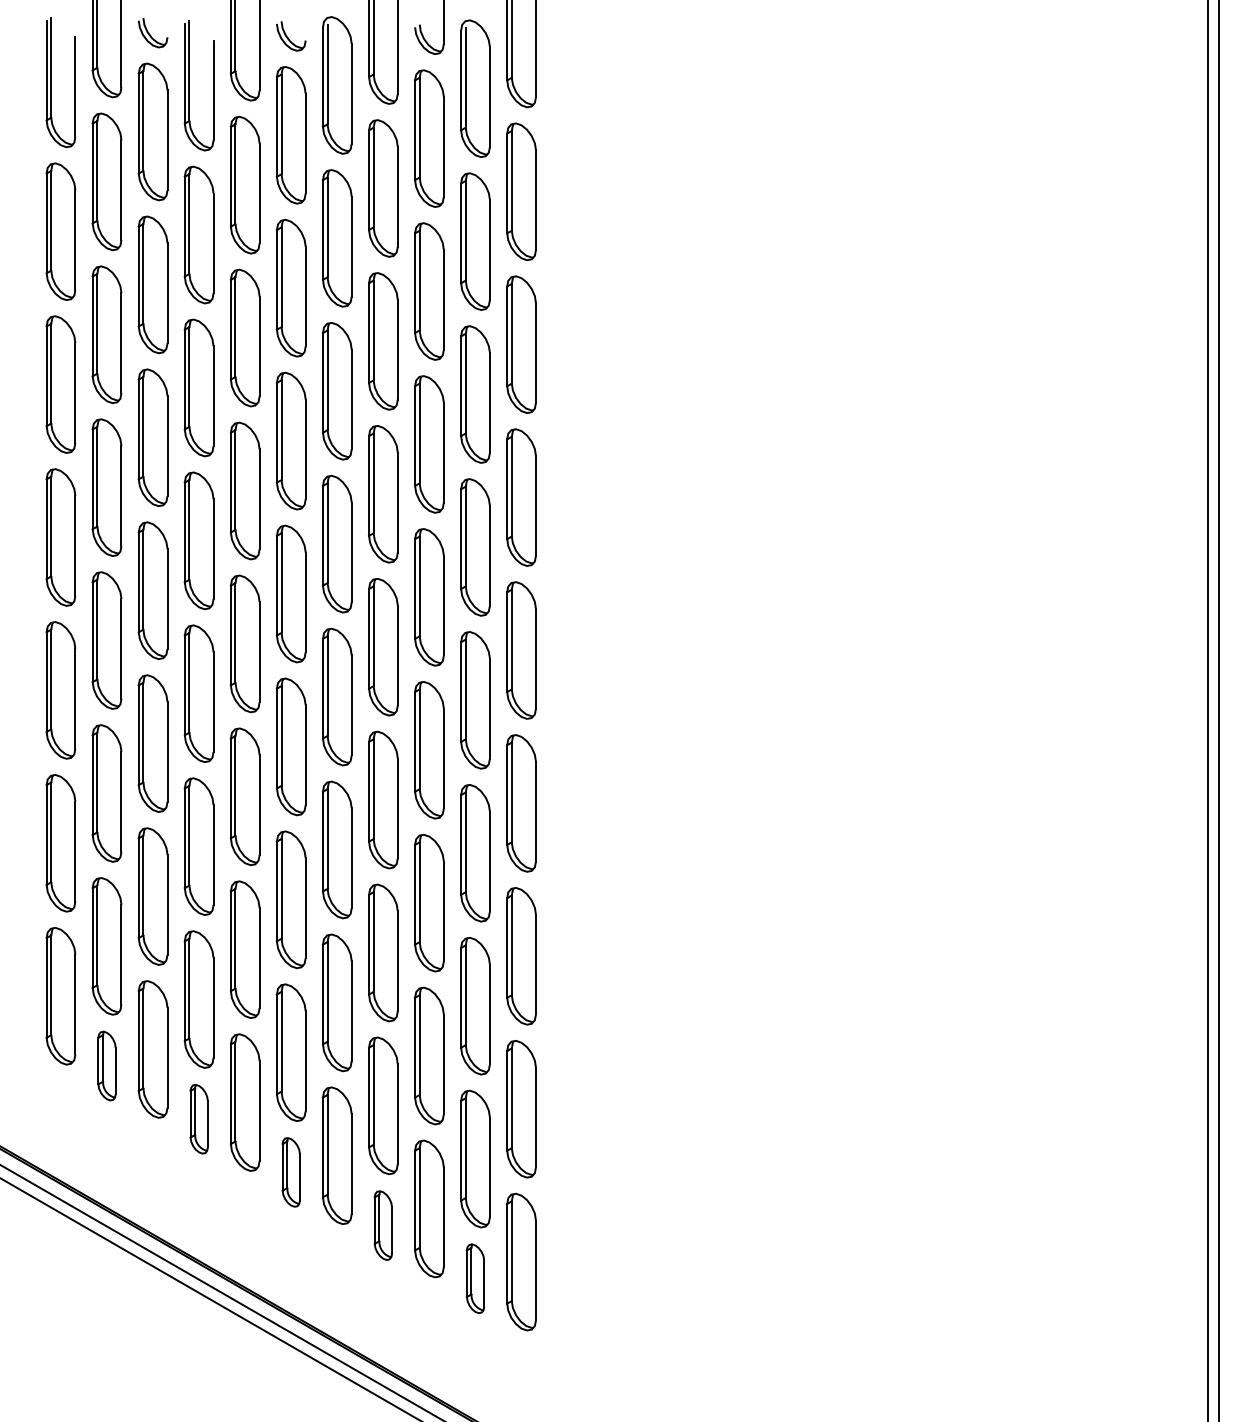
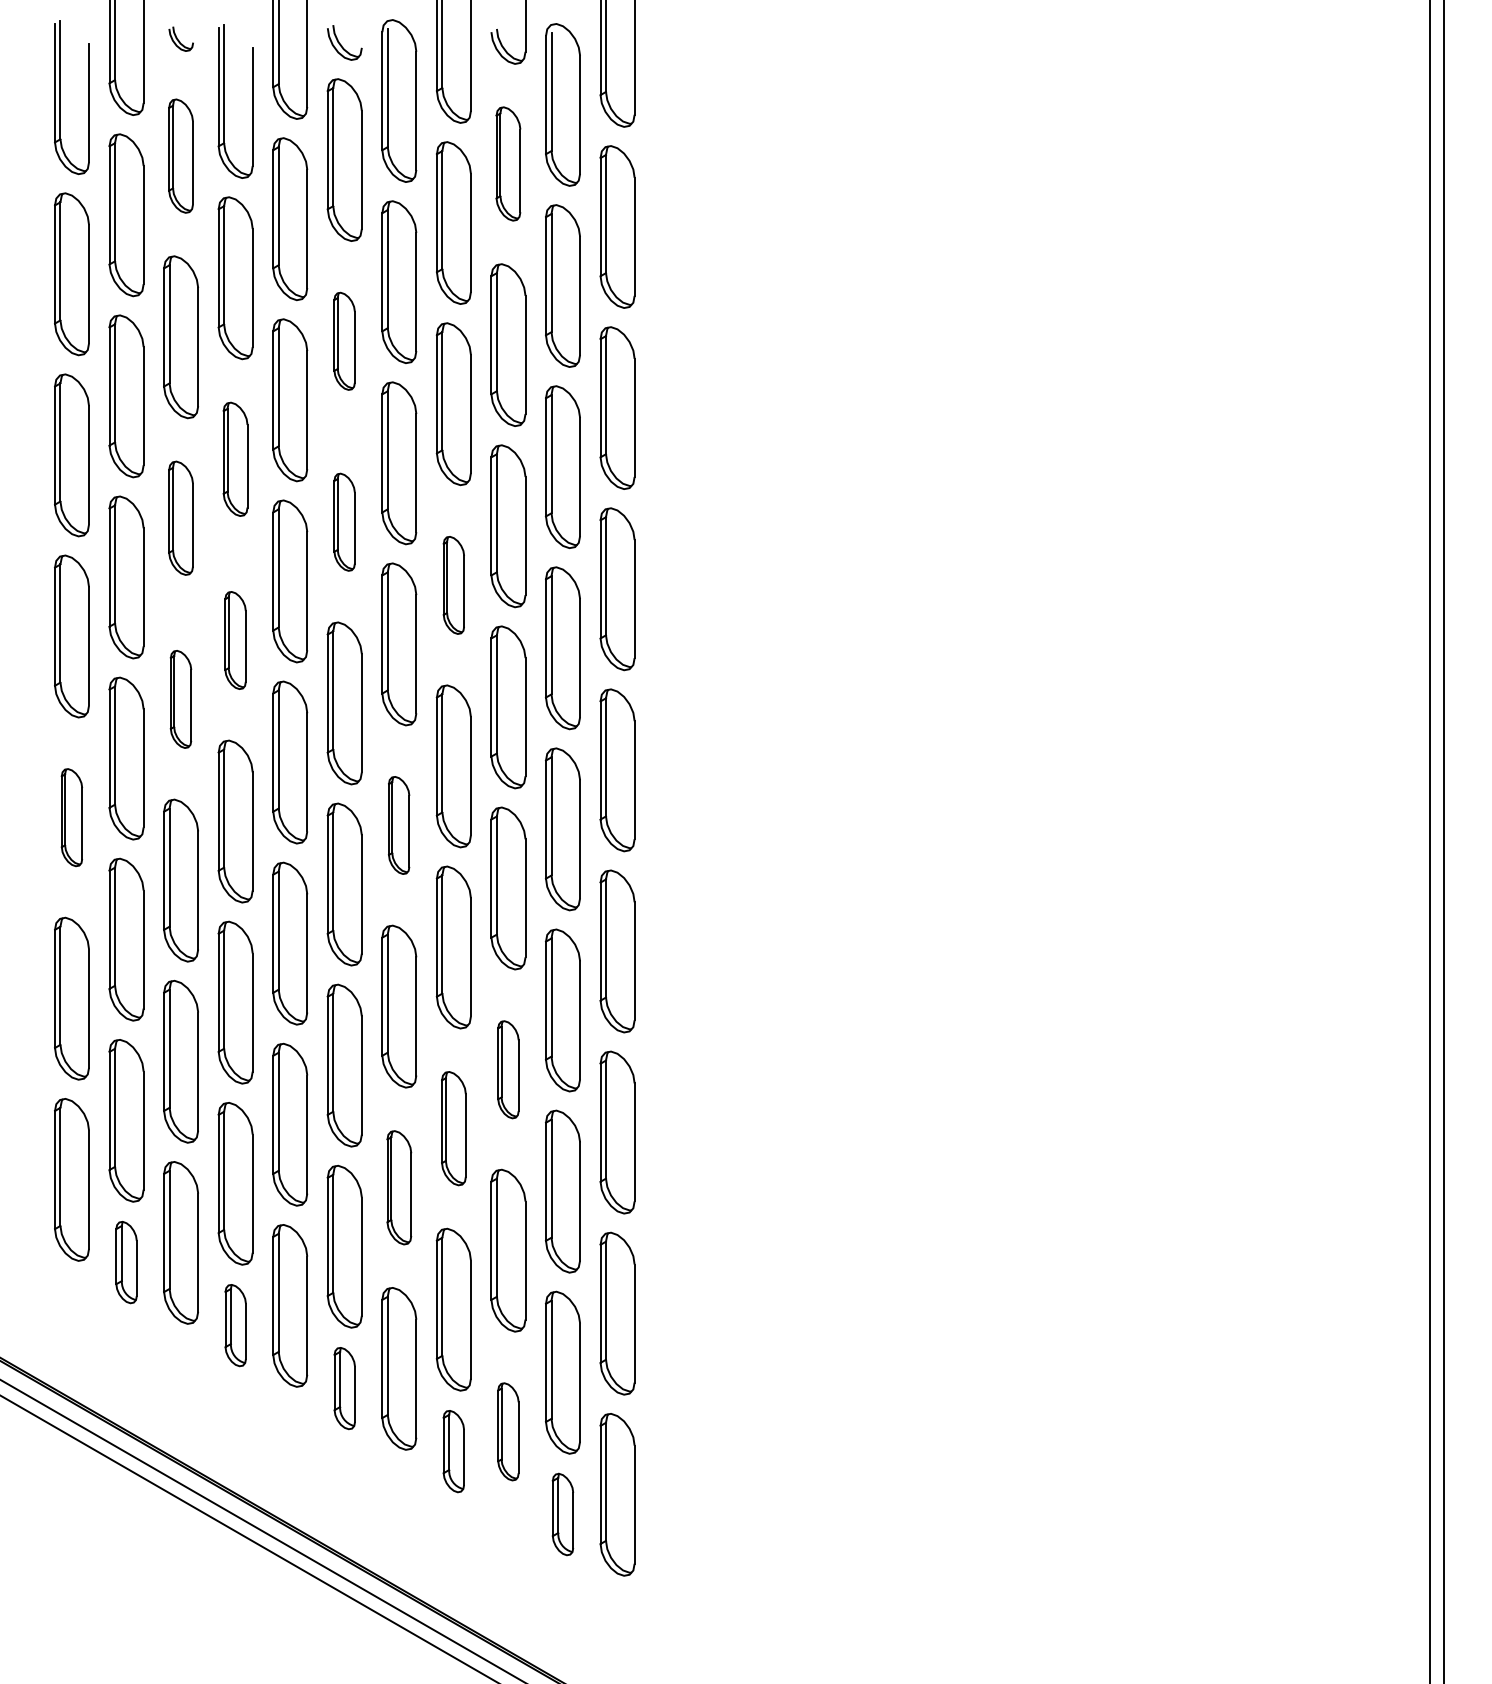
part: (153, 33) -> (181, 39), size x0.7
part: (152, 131) -> (180, 155), size x0.7
part: (429, 138) -> (508, 163), size x0.7
part: (290, 288) -> (343, 341), size x0.6
part: (198, 387) -> (234, 458), size x0.7
part: (152, 437) -> (180, 518), size x0.7
part: (290, 440) -> (343, 521), size x0.6
part: (383, 494) -> (454, 585), size x0.6
part: (198, 540) -> (234, 640), size x0.6
part: (152, 590) -> (180, 699), size x0.6
part: (60, 690) -> (71, 817), size x0.6
part: (336, 696) -> (398, 824), size x0.6
part: (429, 903) -> (508, 1070), size x0.6
part: (383, 952) -> (454, 1128), size x0.7
part: (337, 1002) -> (399, 1187), size x0.7
part: (429, 1208) -> (508, 1431), size x0.6

